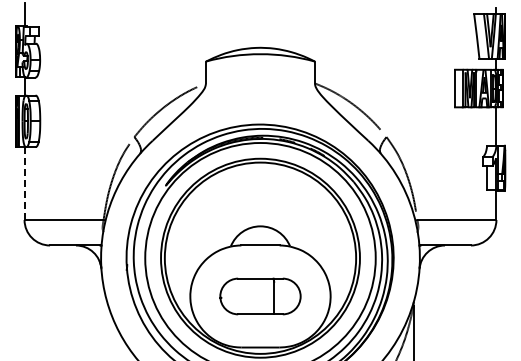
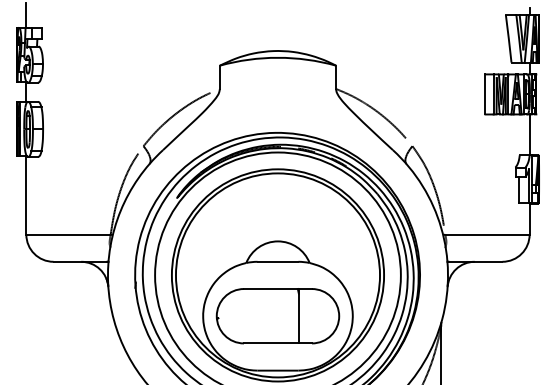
line: (24, 183) -> (26, 195), dashed -> solid
part: (260, 296) -> (278, 316), size x1.43

